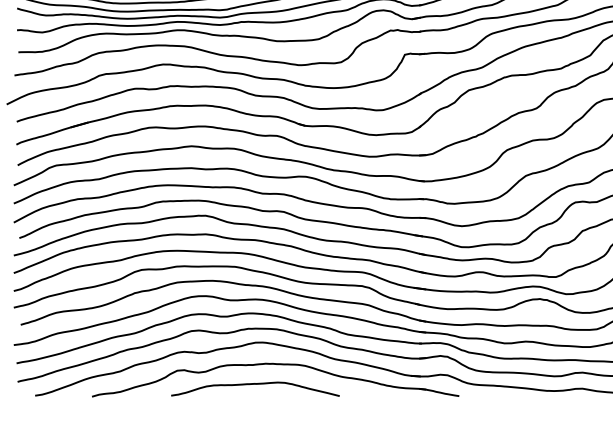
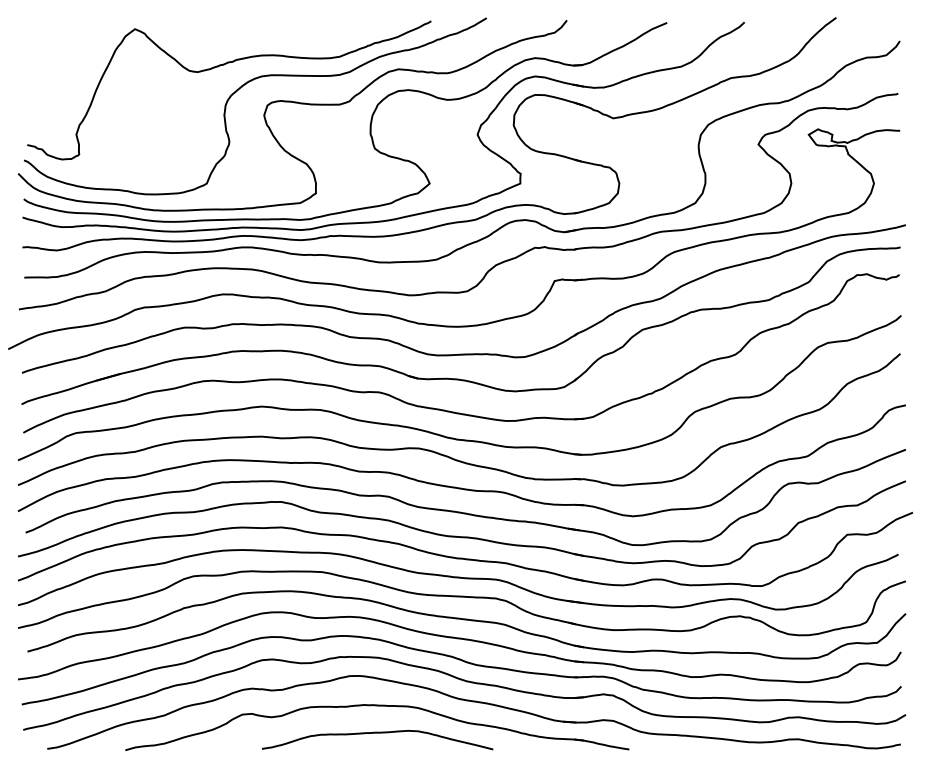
curve: (255, 384) -> (377, 733), moved

